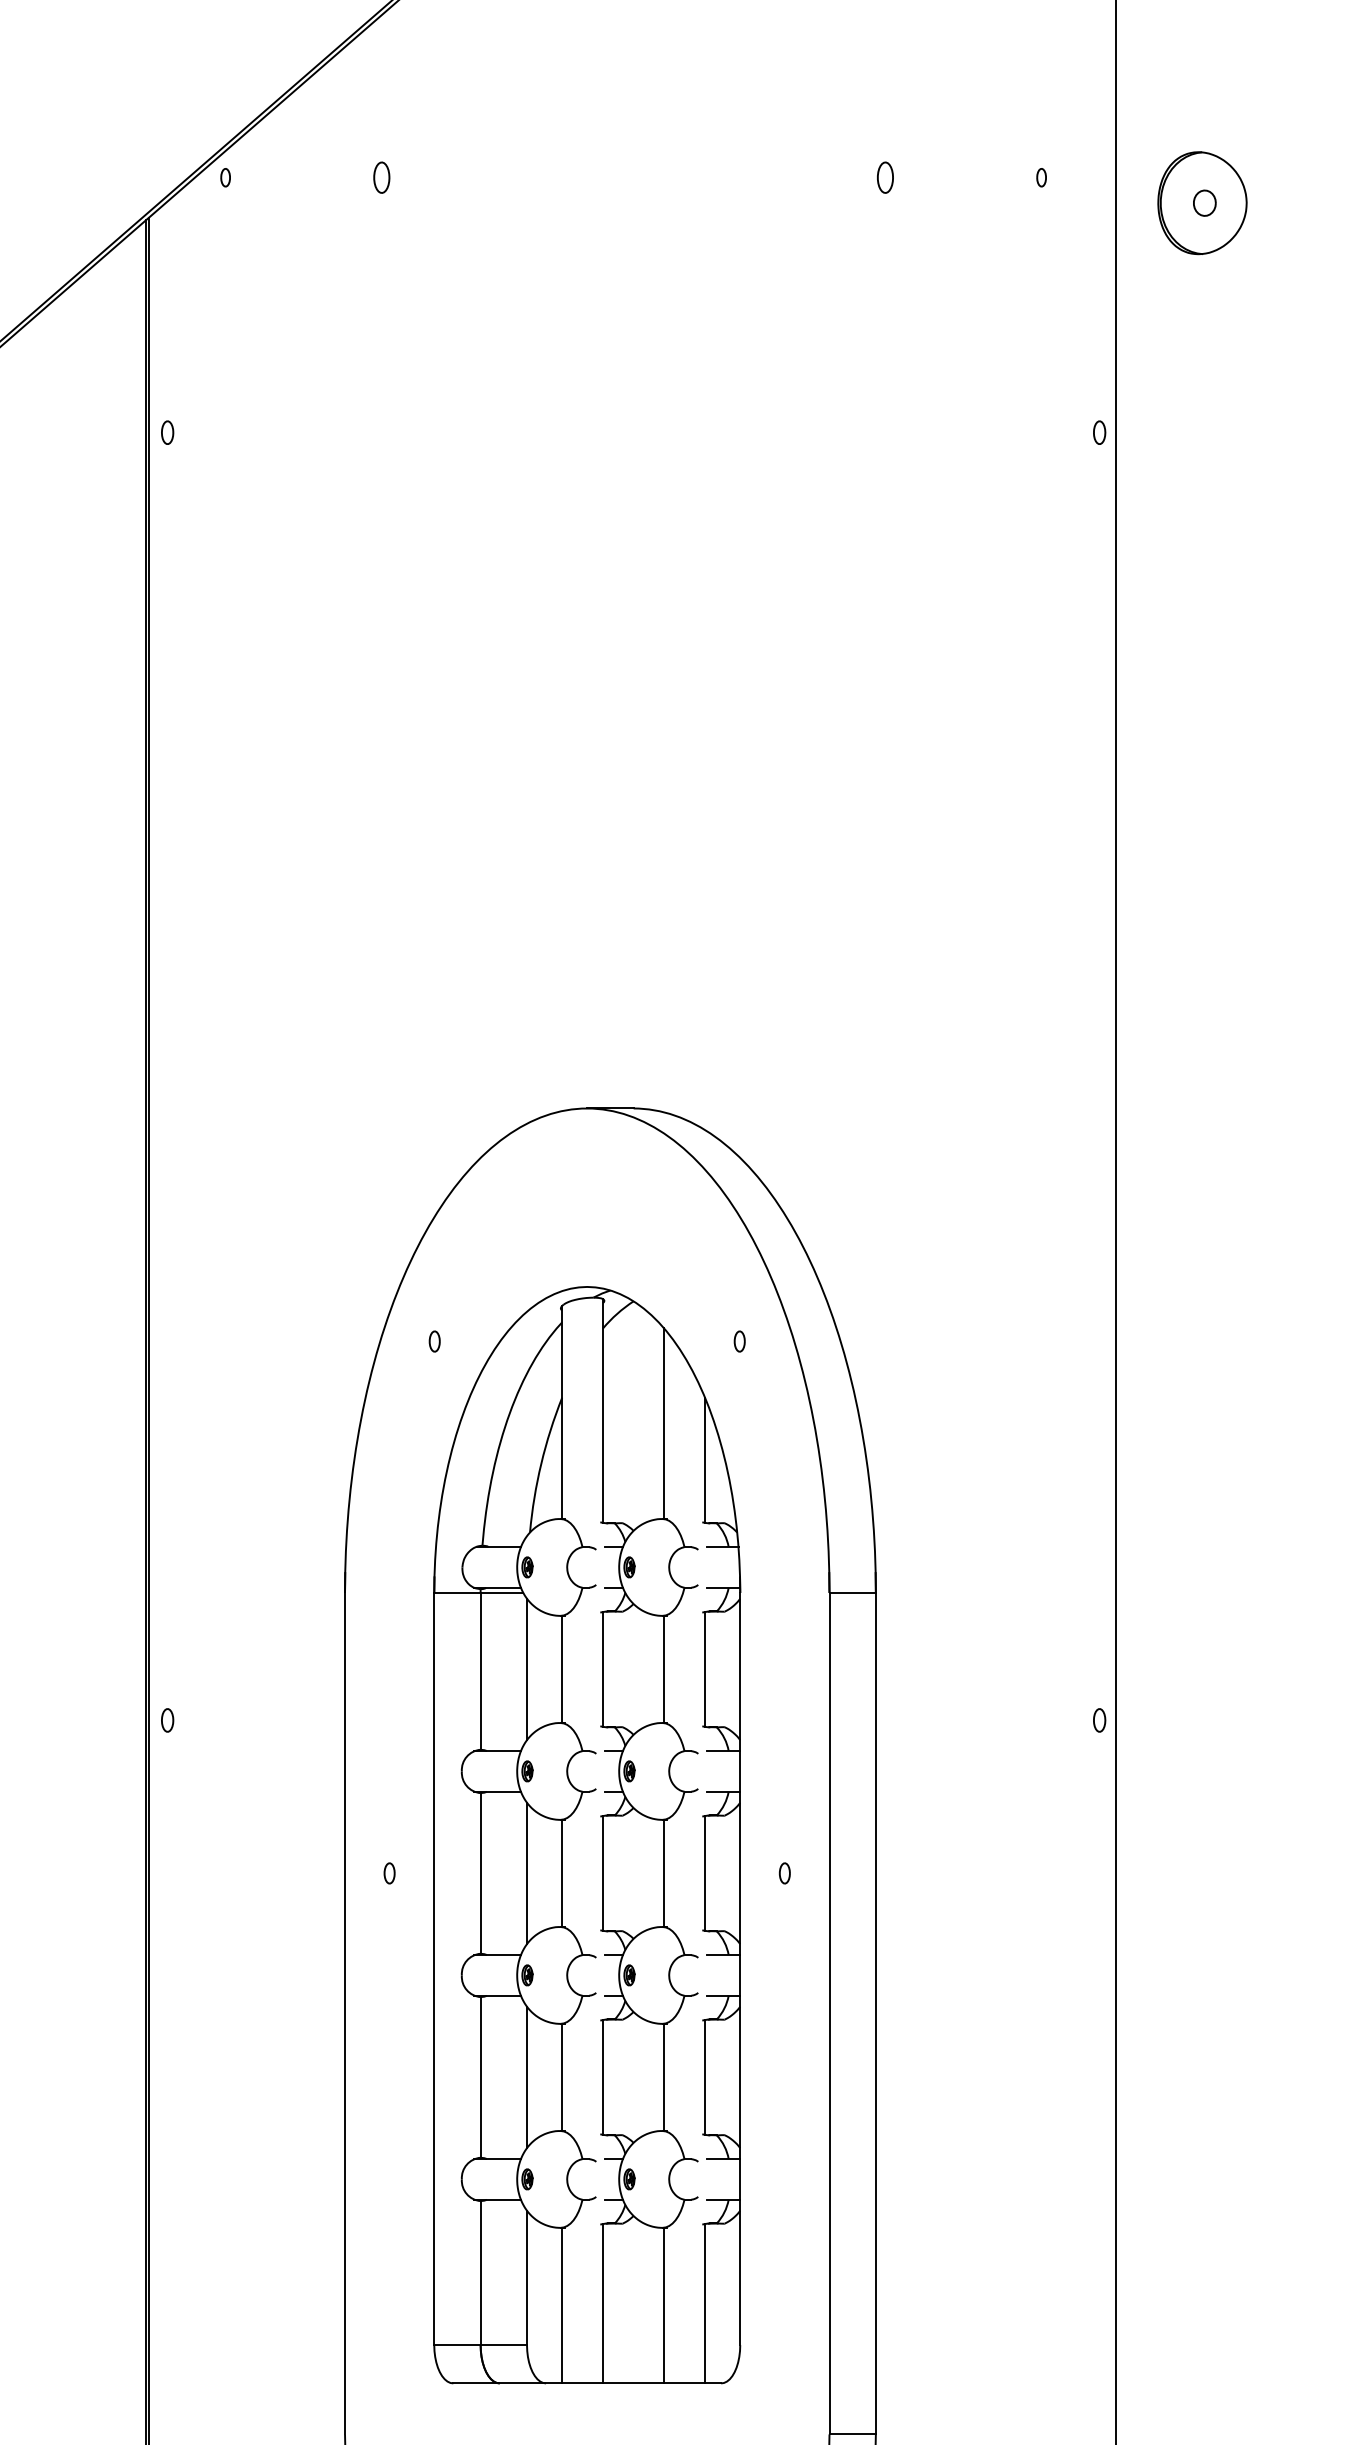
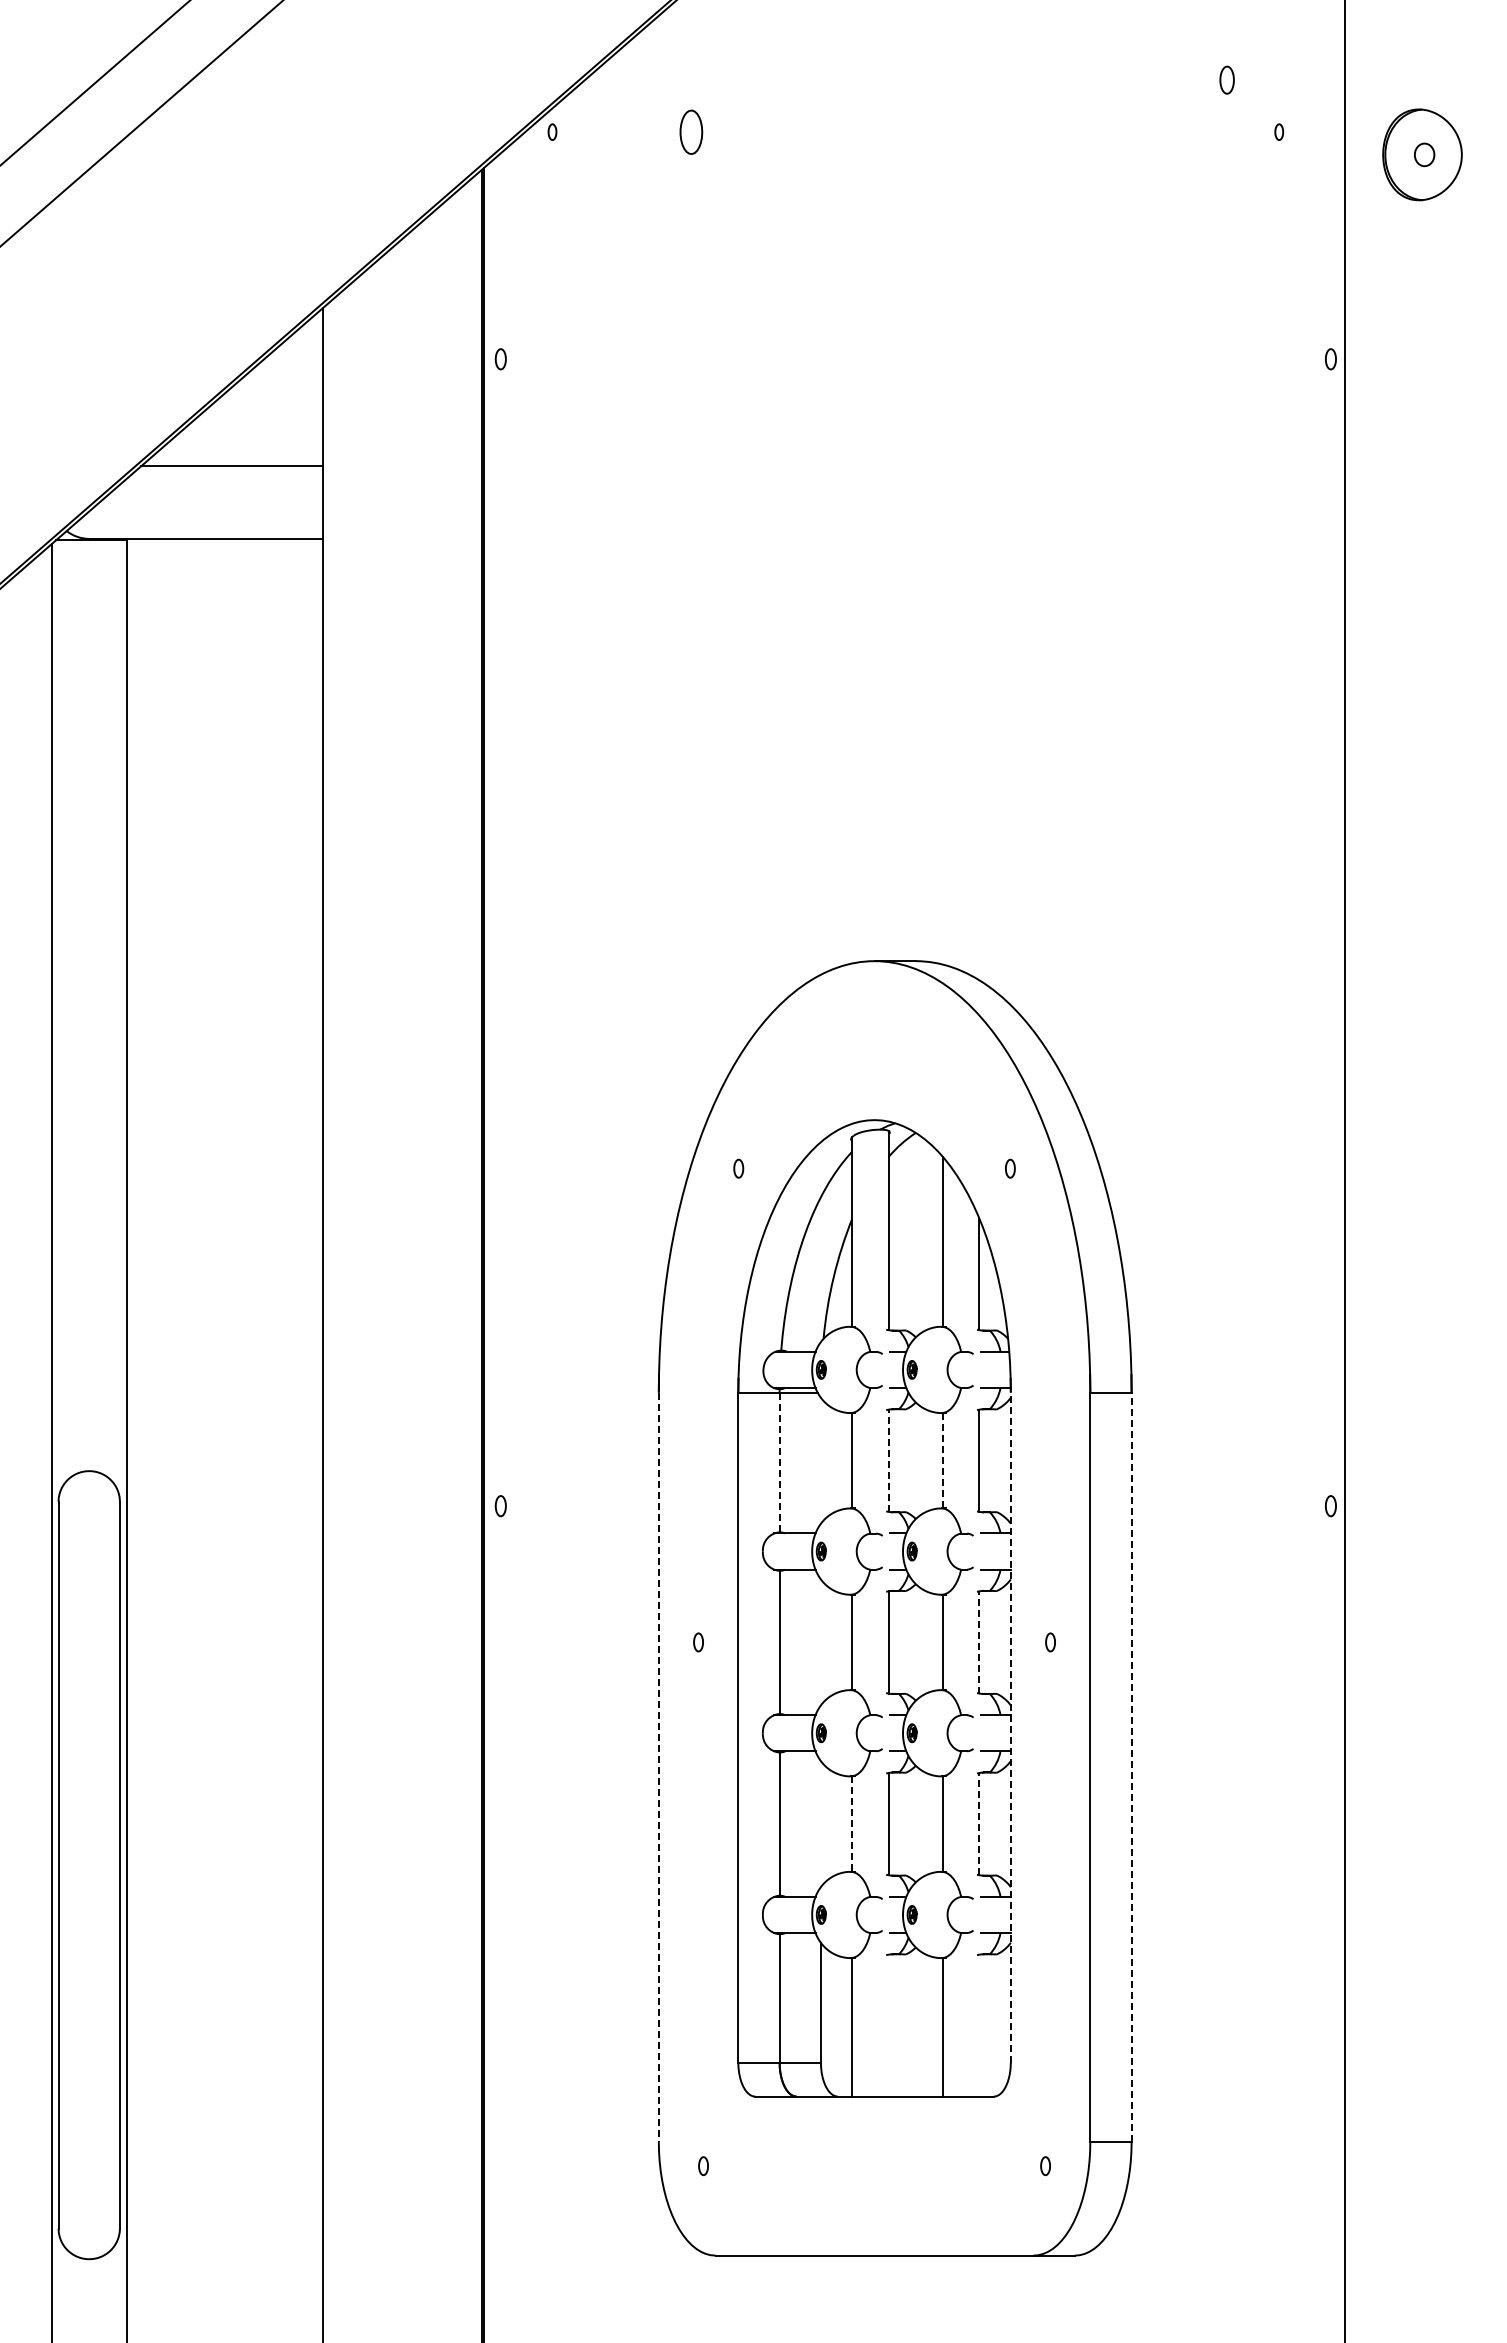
part: (381, 176) -> (691, 131), size x1.6
part: (884, 176) -> (1226, 79), moved
line: (526, 1669) -> (820, 1460), removed
line: (602, 1669) -> (888, 1460), solid -> dashed
line: (664, 1669) -> (943, 1460), solid -> dashed
line: (480, 1671) -> (779, 1462), solid -> dashed
line: (705, 1872) -> (979, 1641), solid -> dashed
line: (526, 1873) -> (820, 1642), removed
line: (739, 1968) -> (1010, 1727), solid -> dashed
line: (344, 2013) -> (658, 1767), solid -> dashed
line: (875, 2013) -> (1131, 1767), solid -> dashed
line: (705, 2076) -> (979, 1823), solid -> dashed
line: (526, 2077) -> (820, 1824), removed
line: (562, 2077) -> (852, 1824), solid -> dashed
line: (602, 2303) -> (888, 2025), removed
line: (705, 2303) -> (979, 2025), removed

